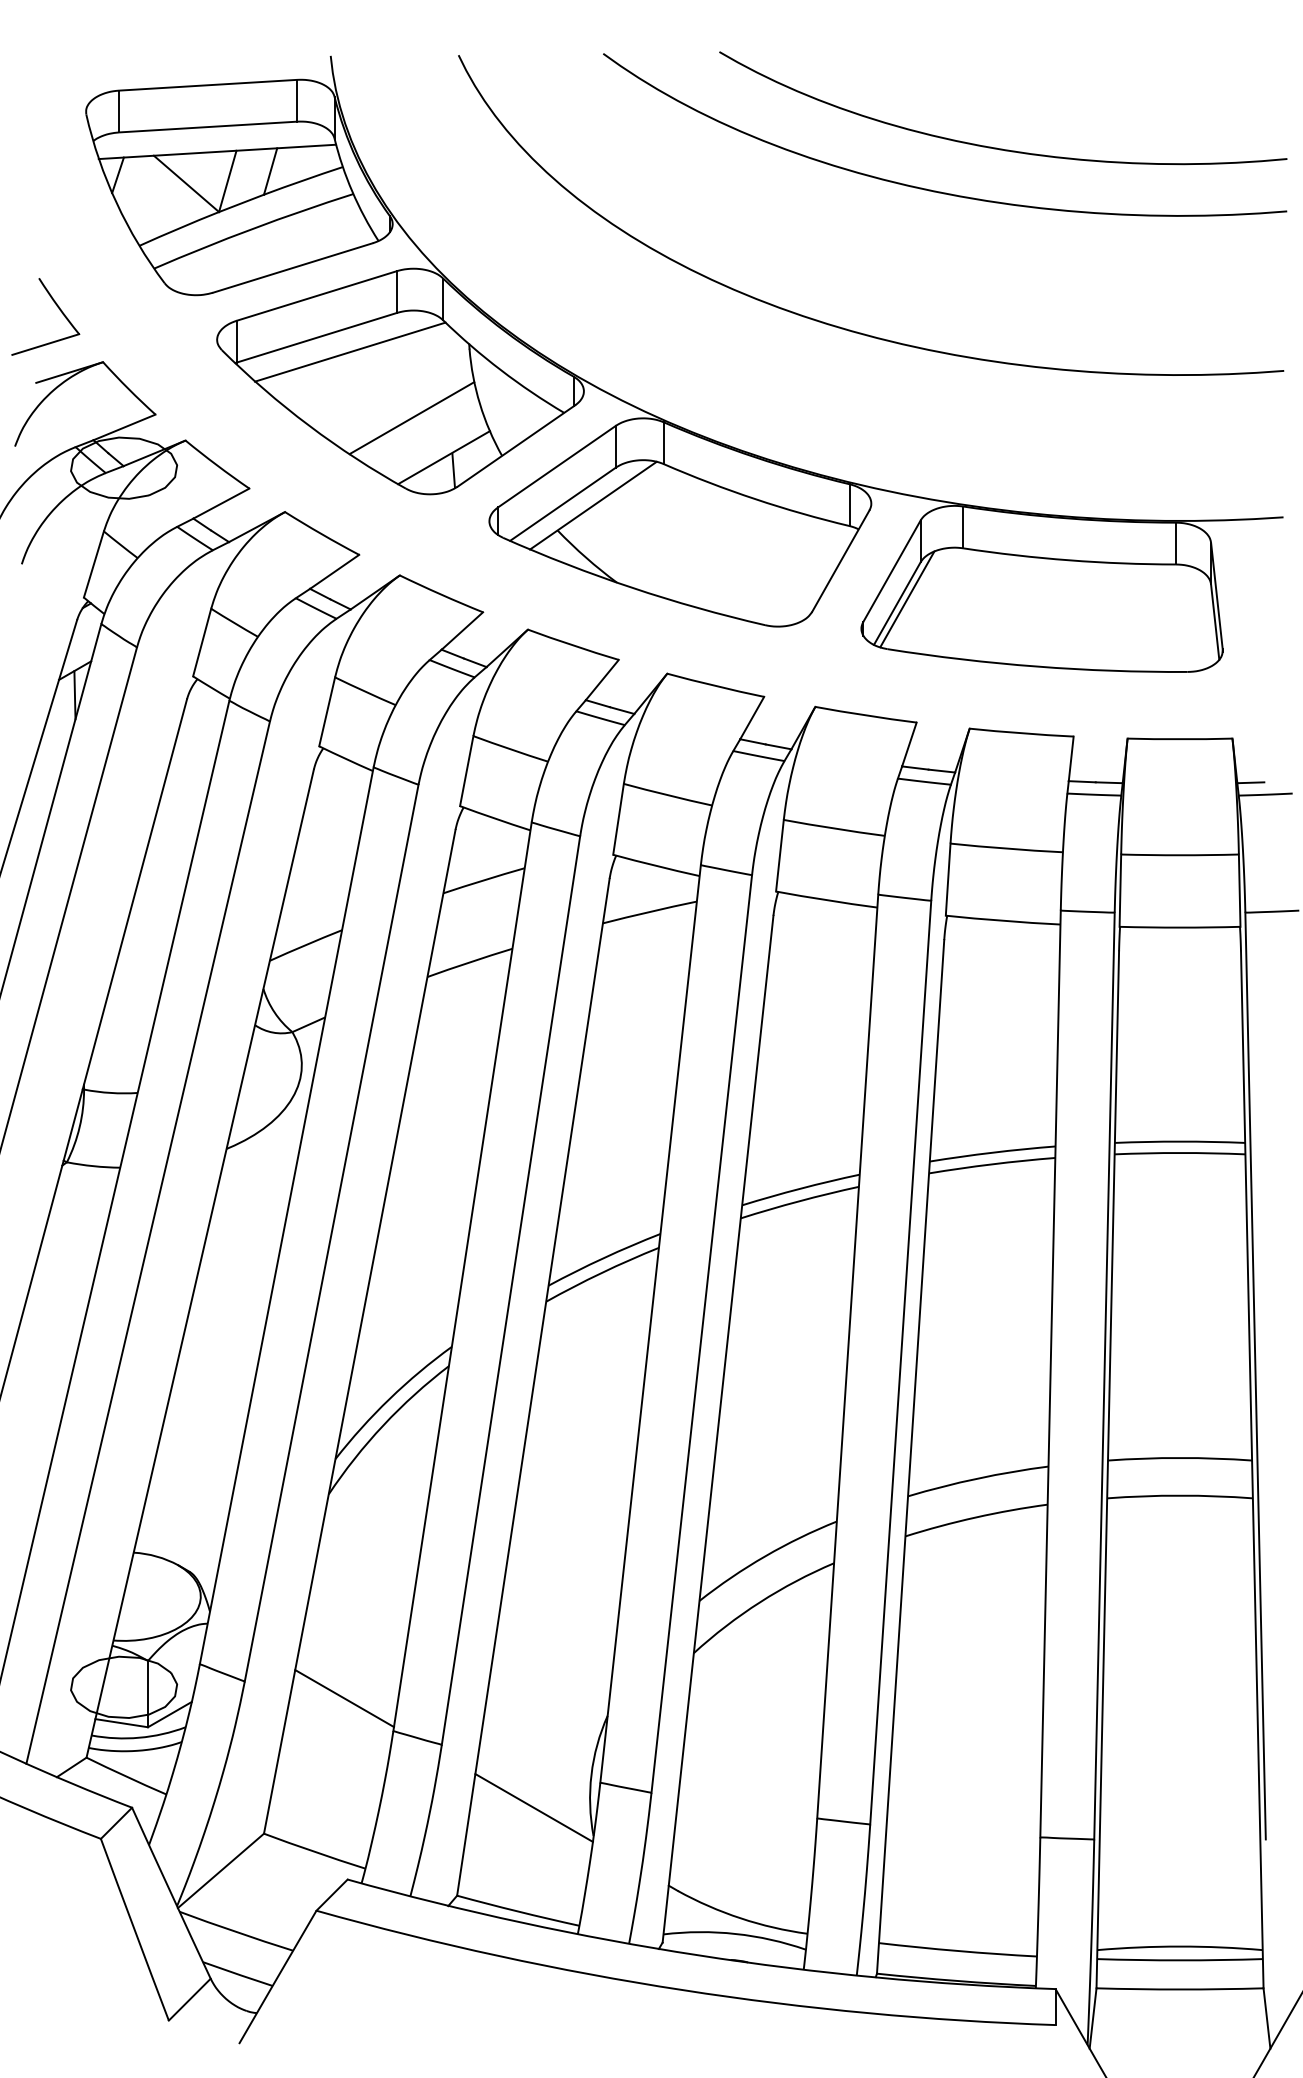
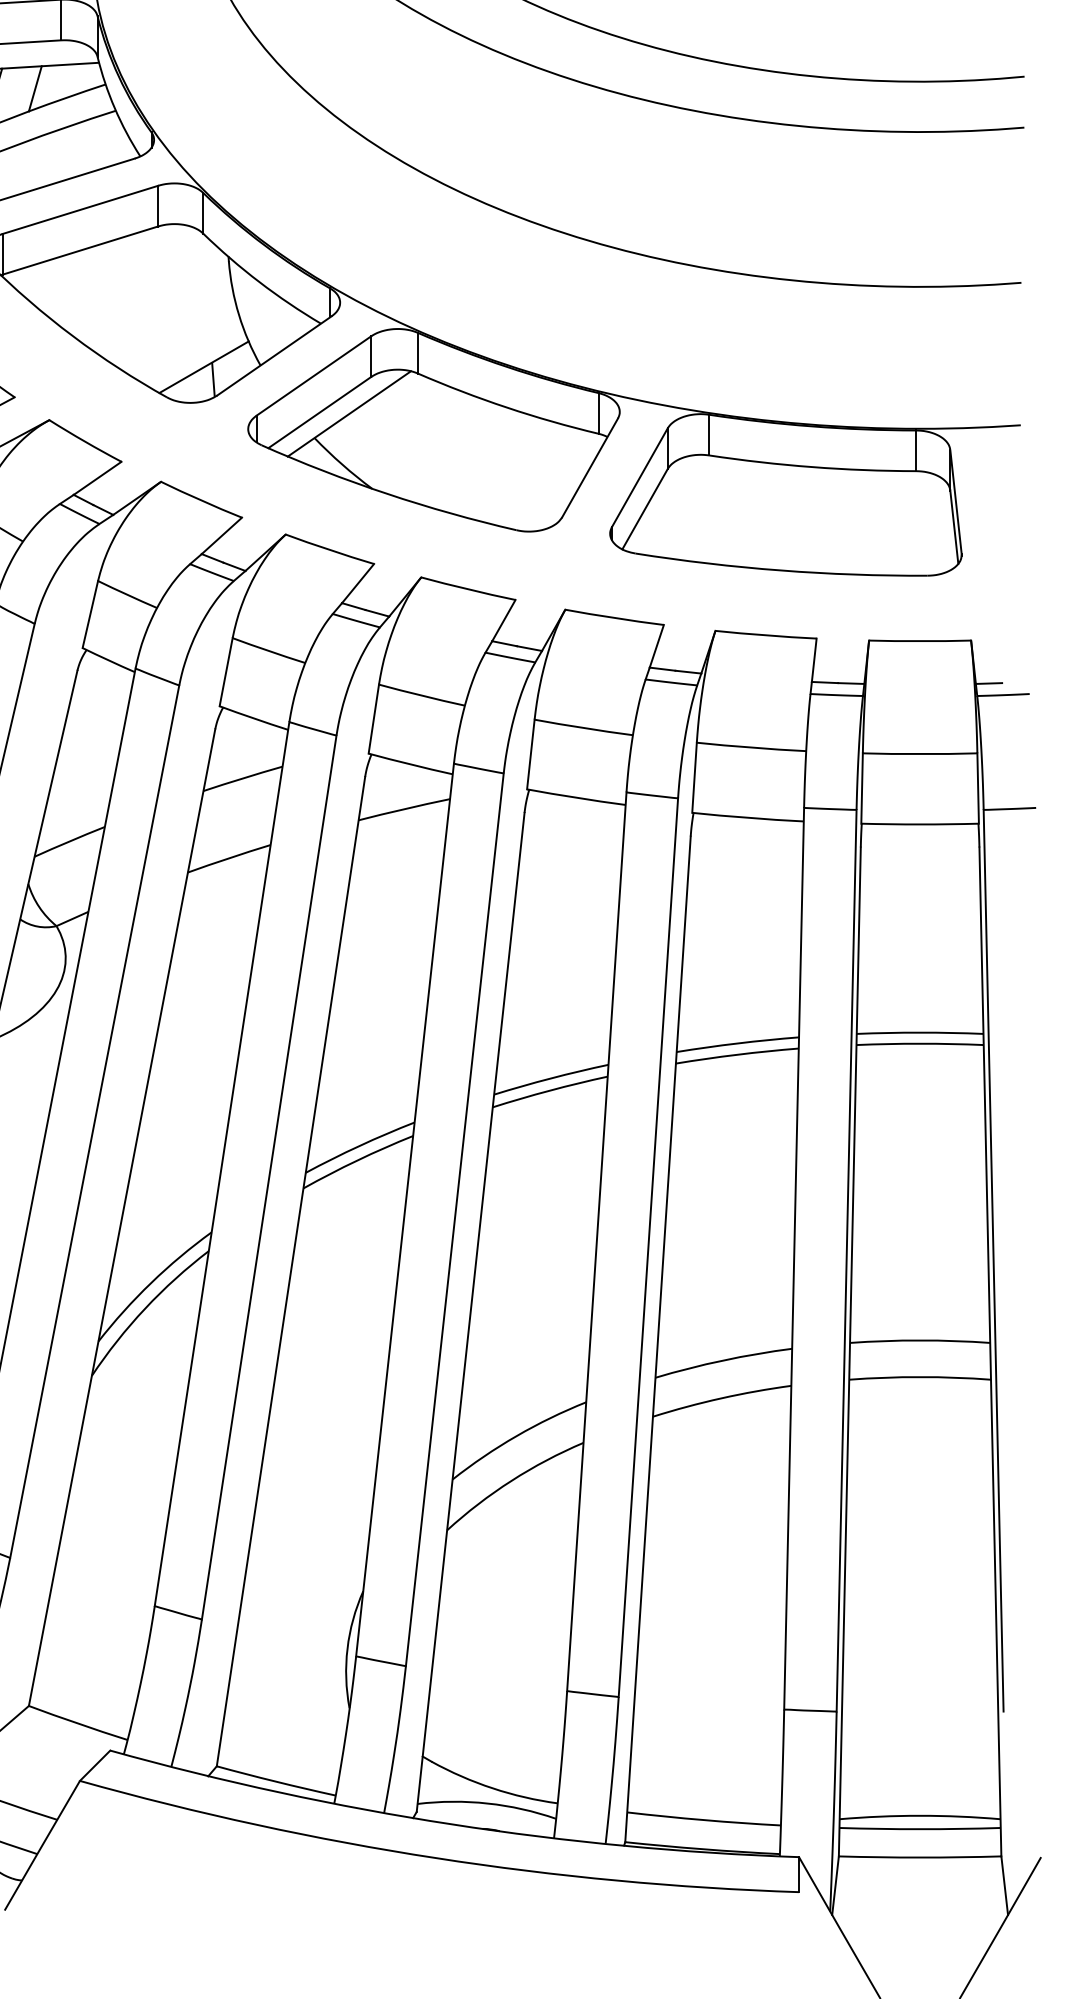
line: (350, 351) -> (113, 263), removed
line: (411, 418) -> (172, 329), removed
line: (907, 599) -> (654, 505), removed
line: (344, 1698) -> (107, 1574), removed
line: (533, 1807) -> (291, 1680), removed

